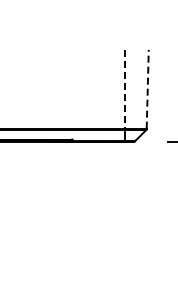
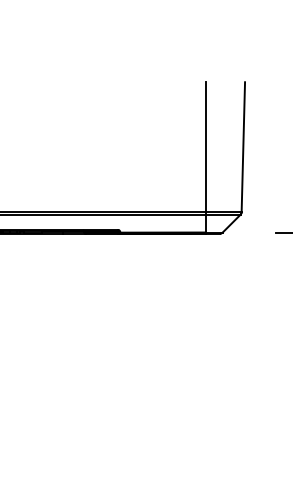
line: (147, 88) -> (242, 145), dashed -> solid
line: (125, 89) -> (206, 147), dashed -> solid

